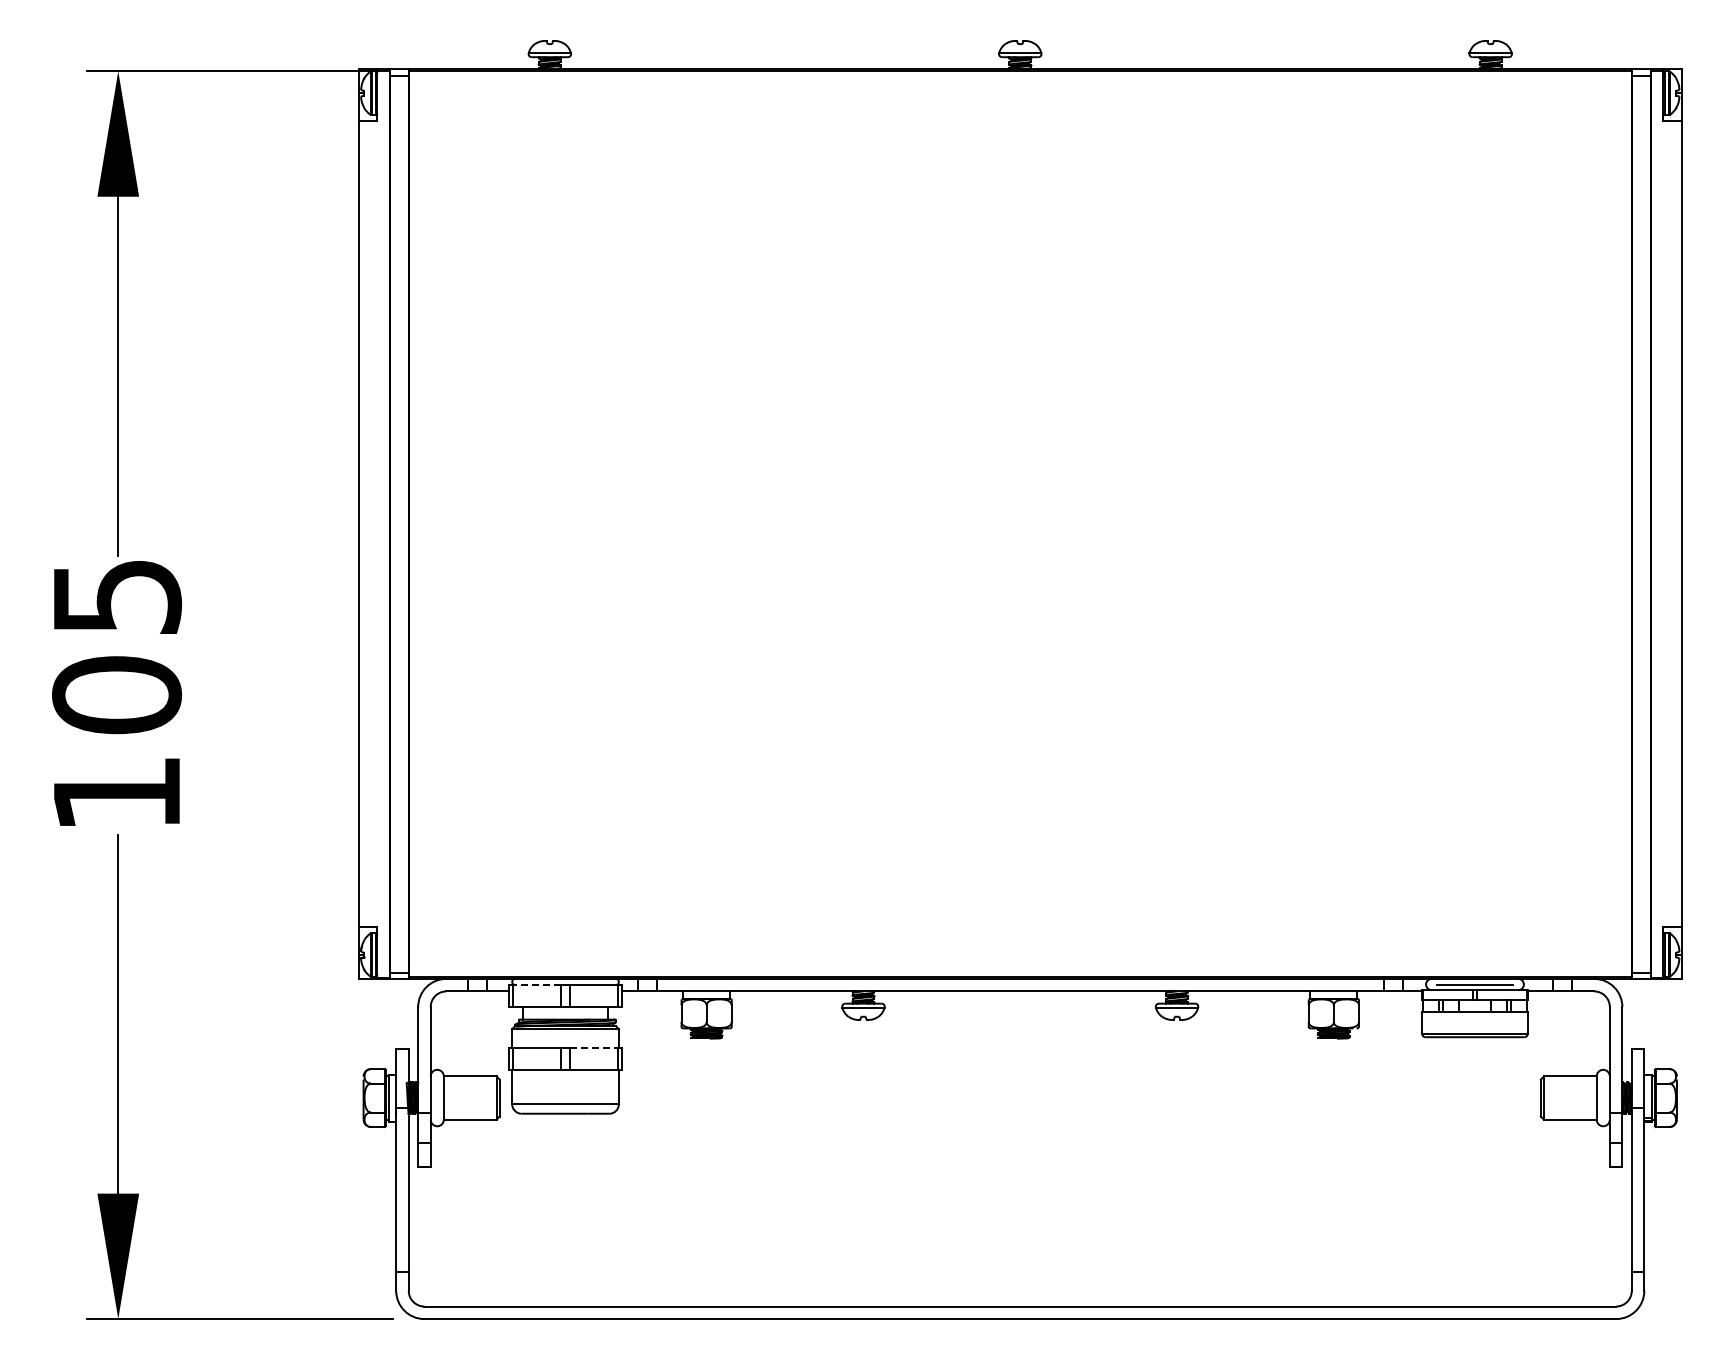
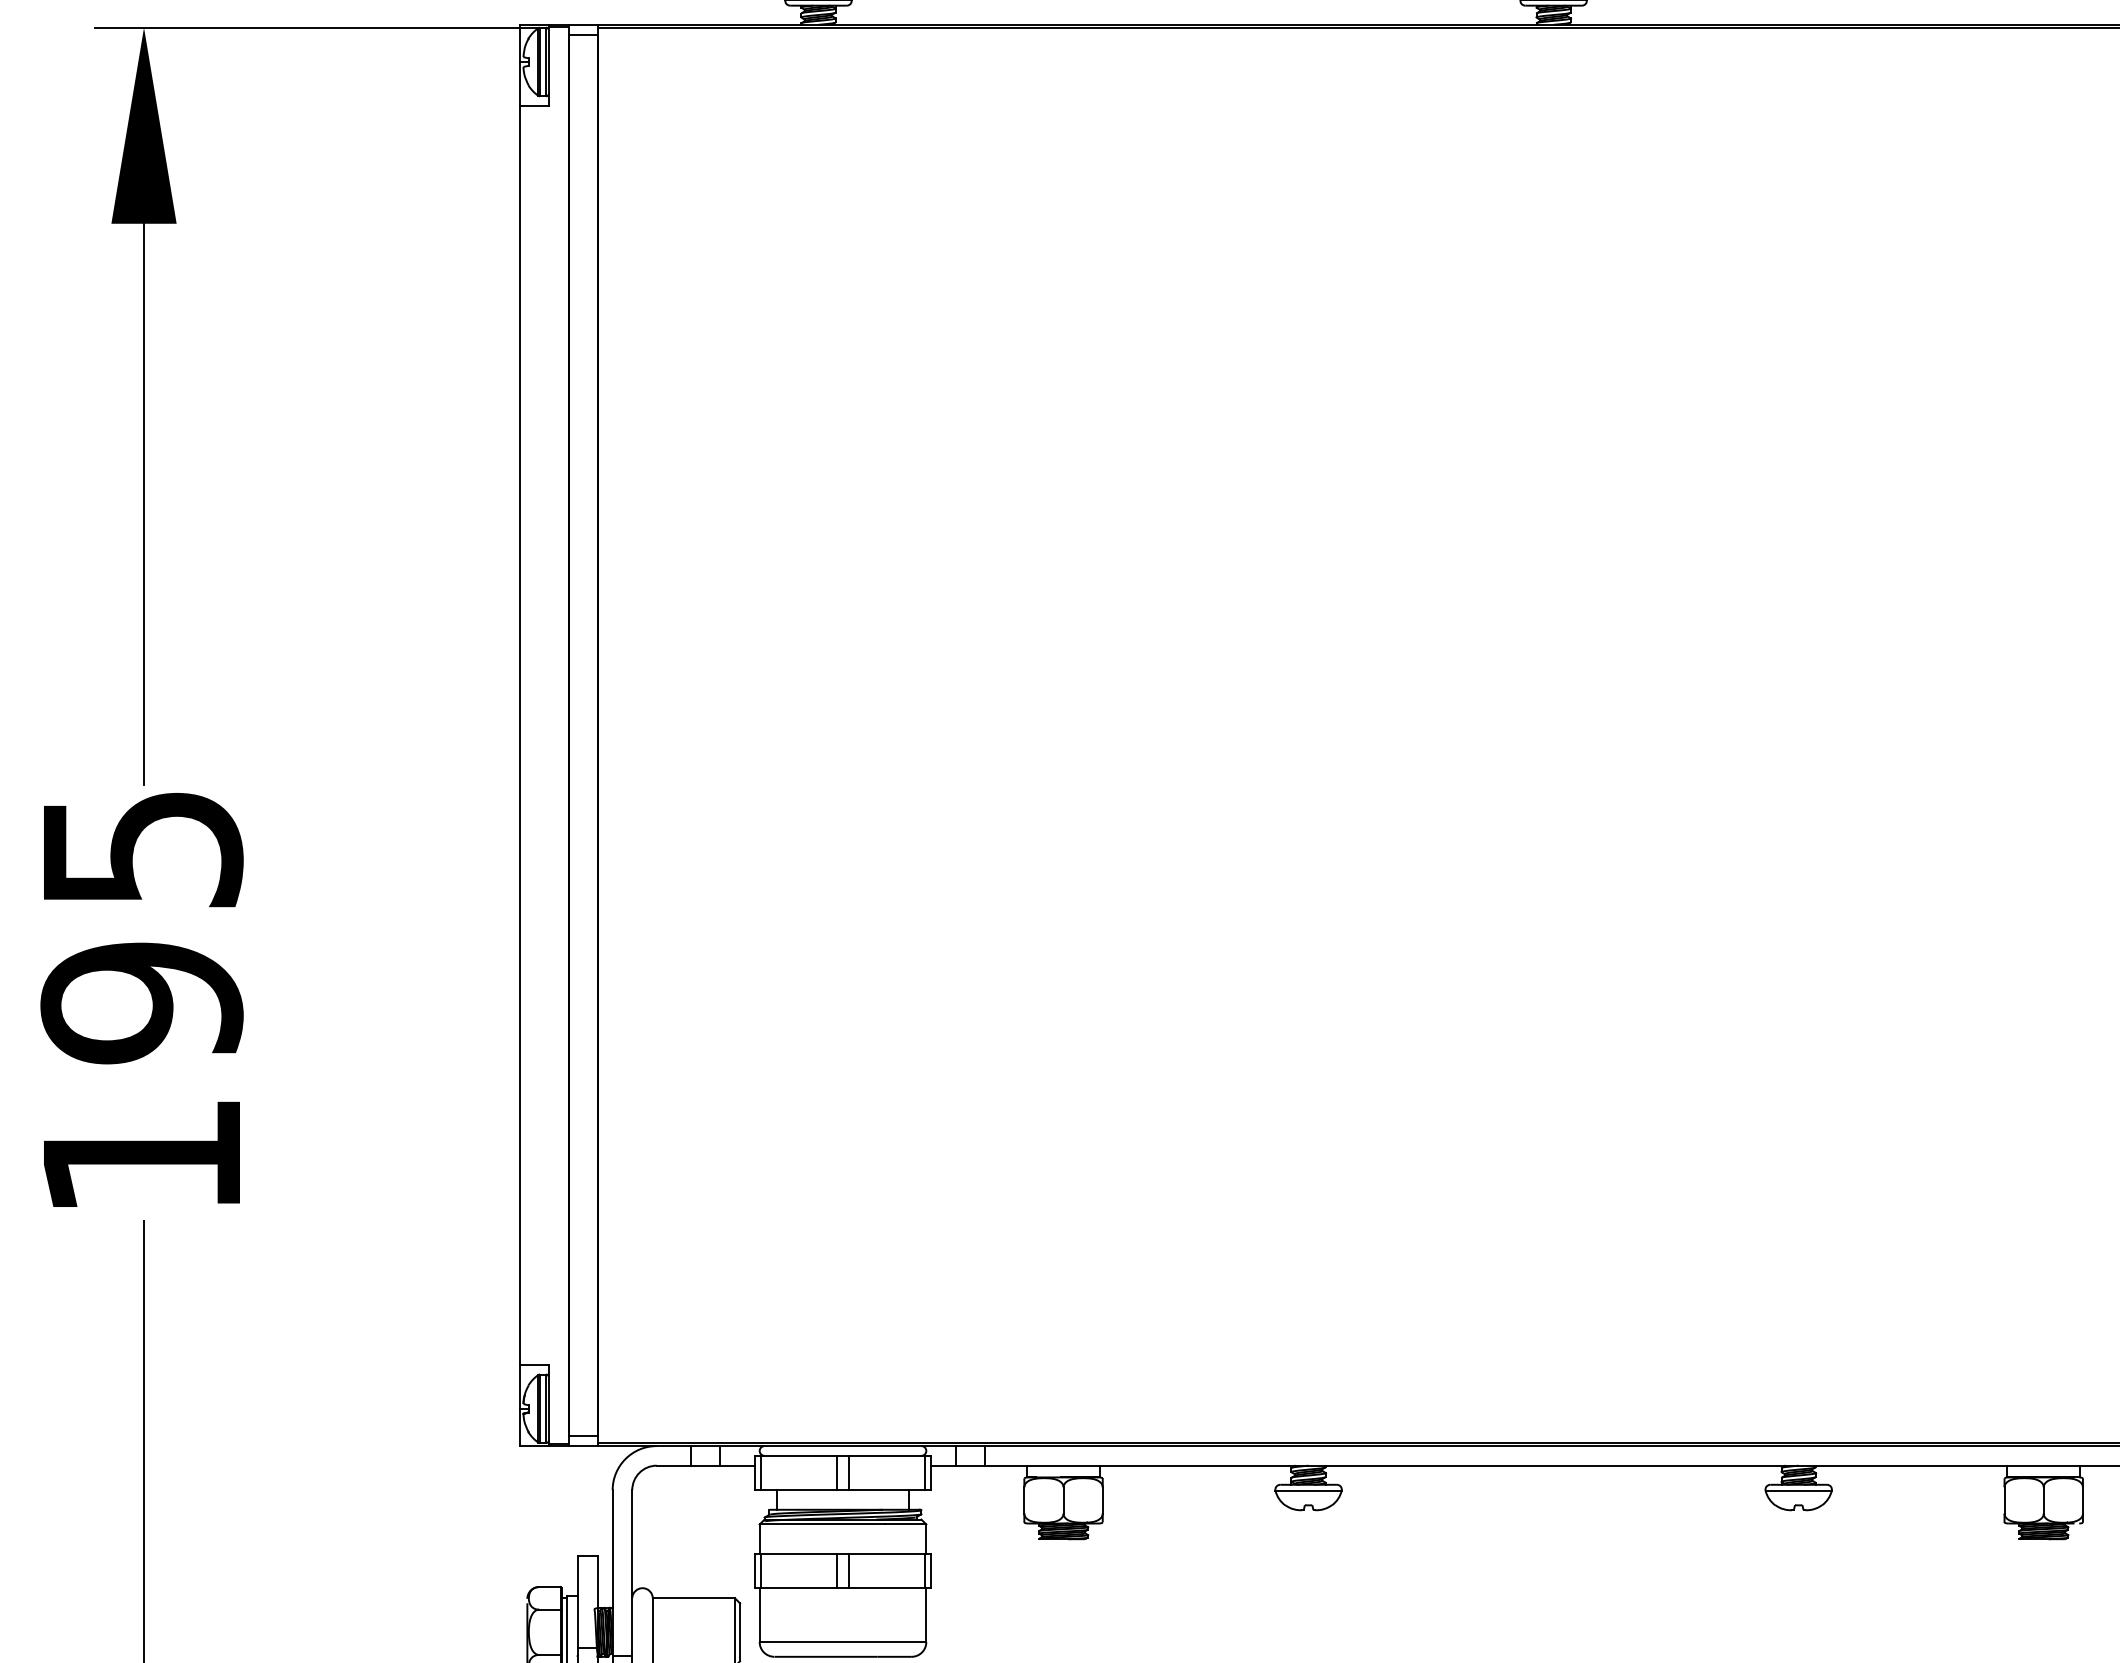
text: (117, 695) -> (142, 1003), 105 -> 195
line: (536, 985) -> (797, 1456), dashed -> solid
line: (594, 1047) -> (888, 1553), dashed -> solid

